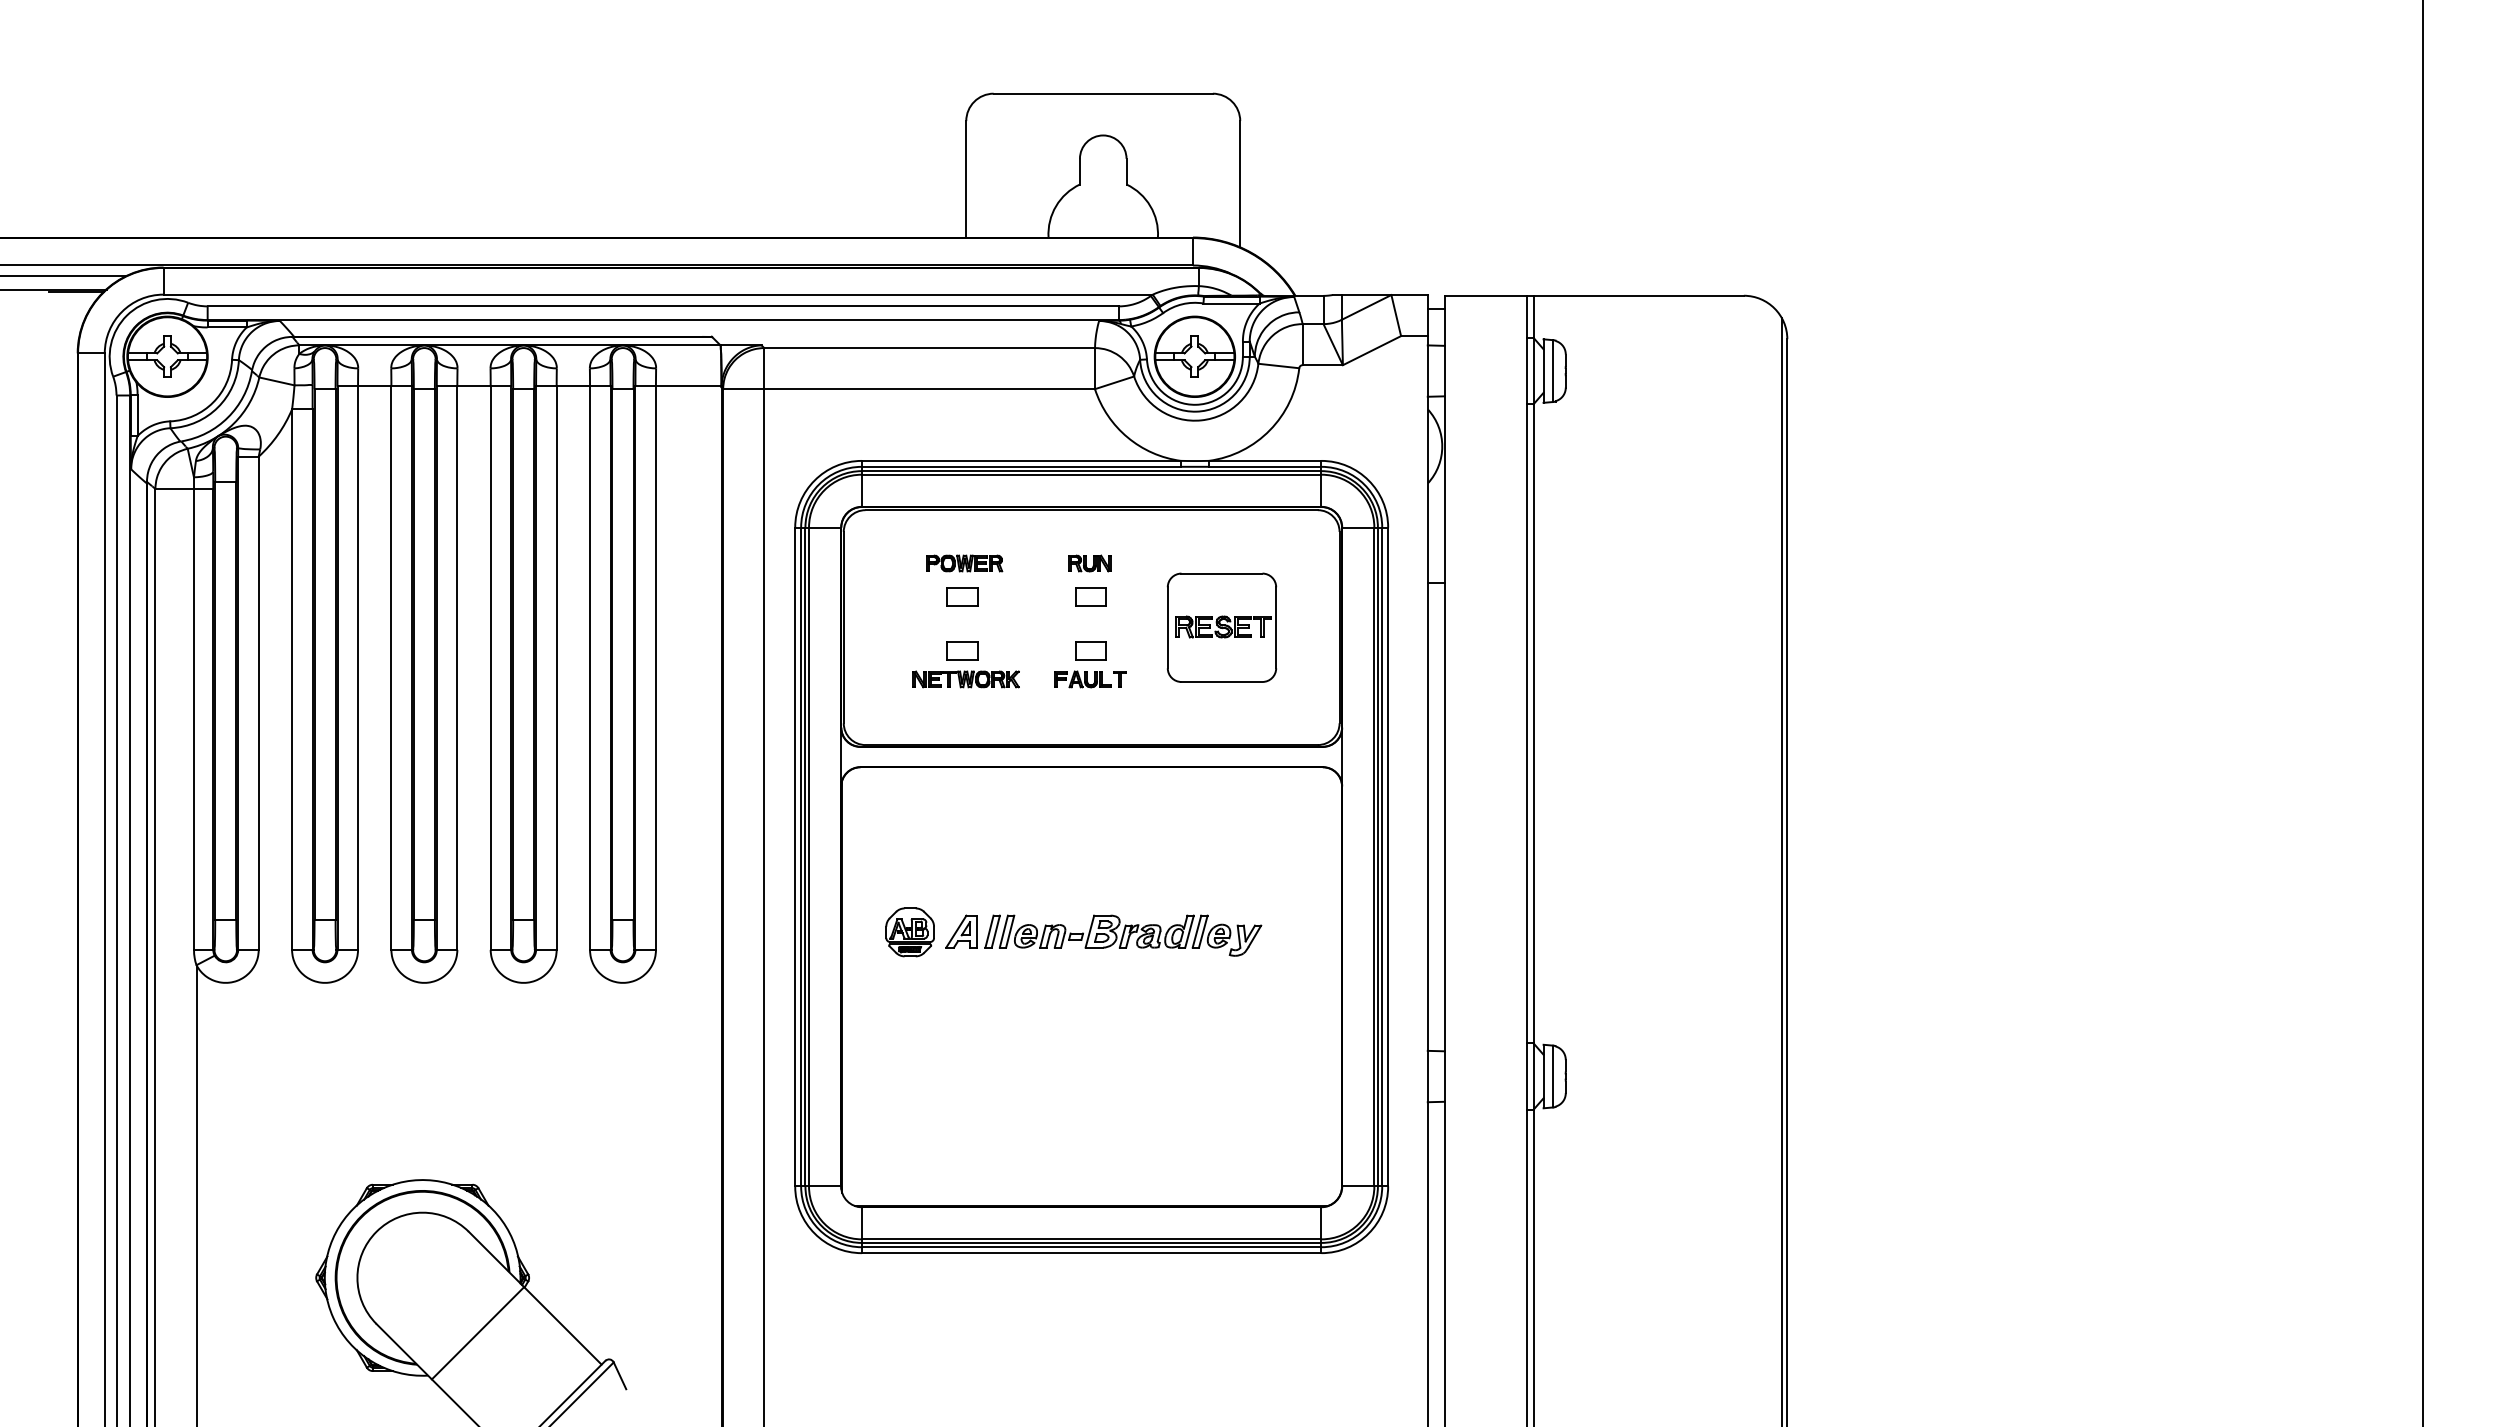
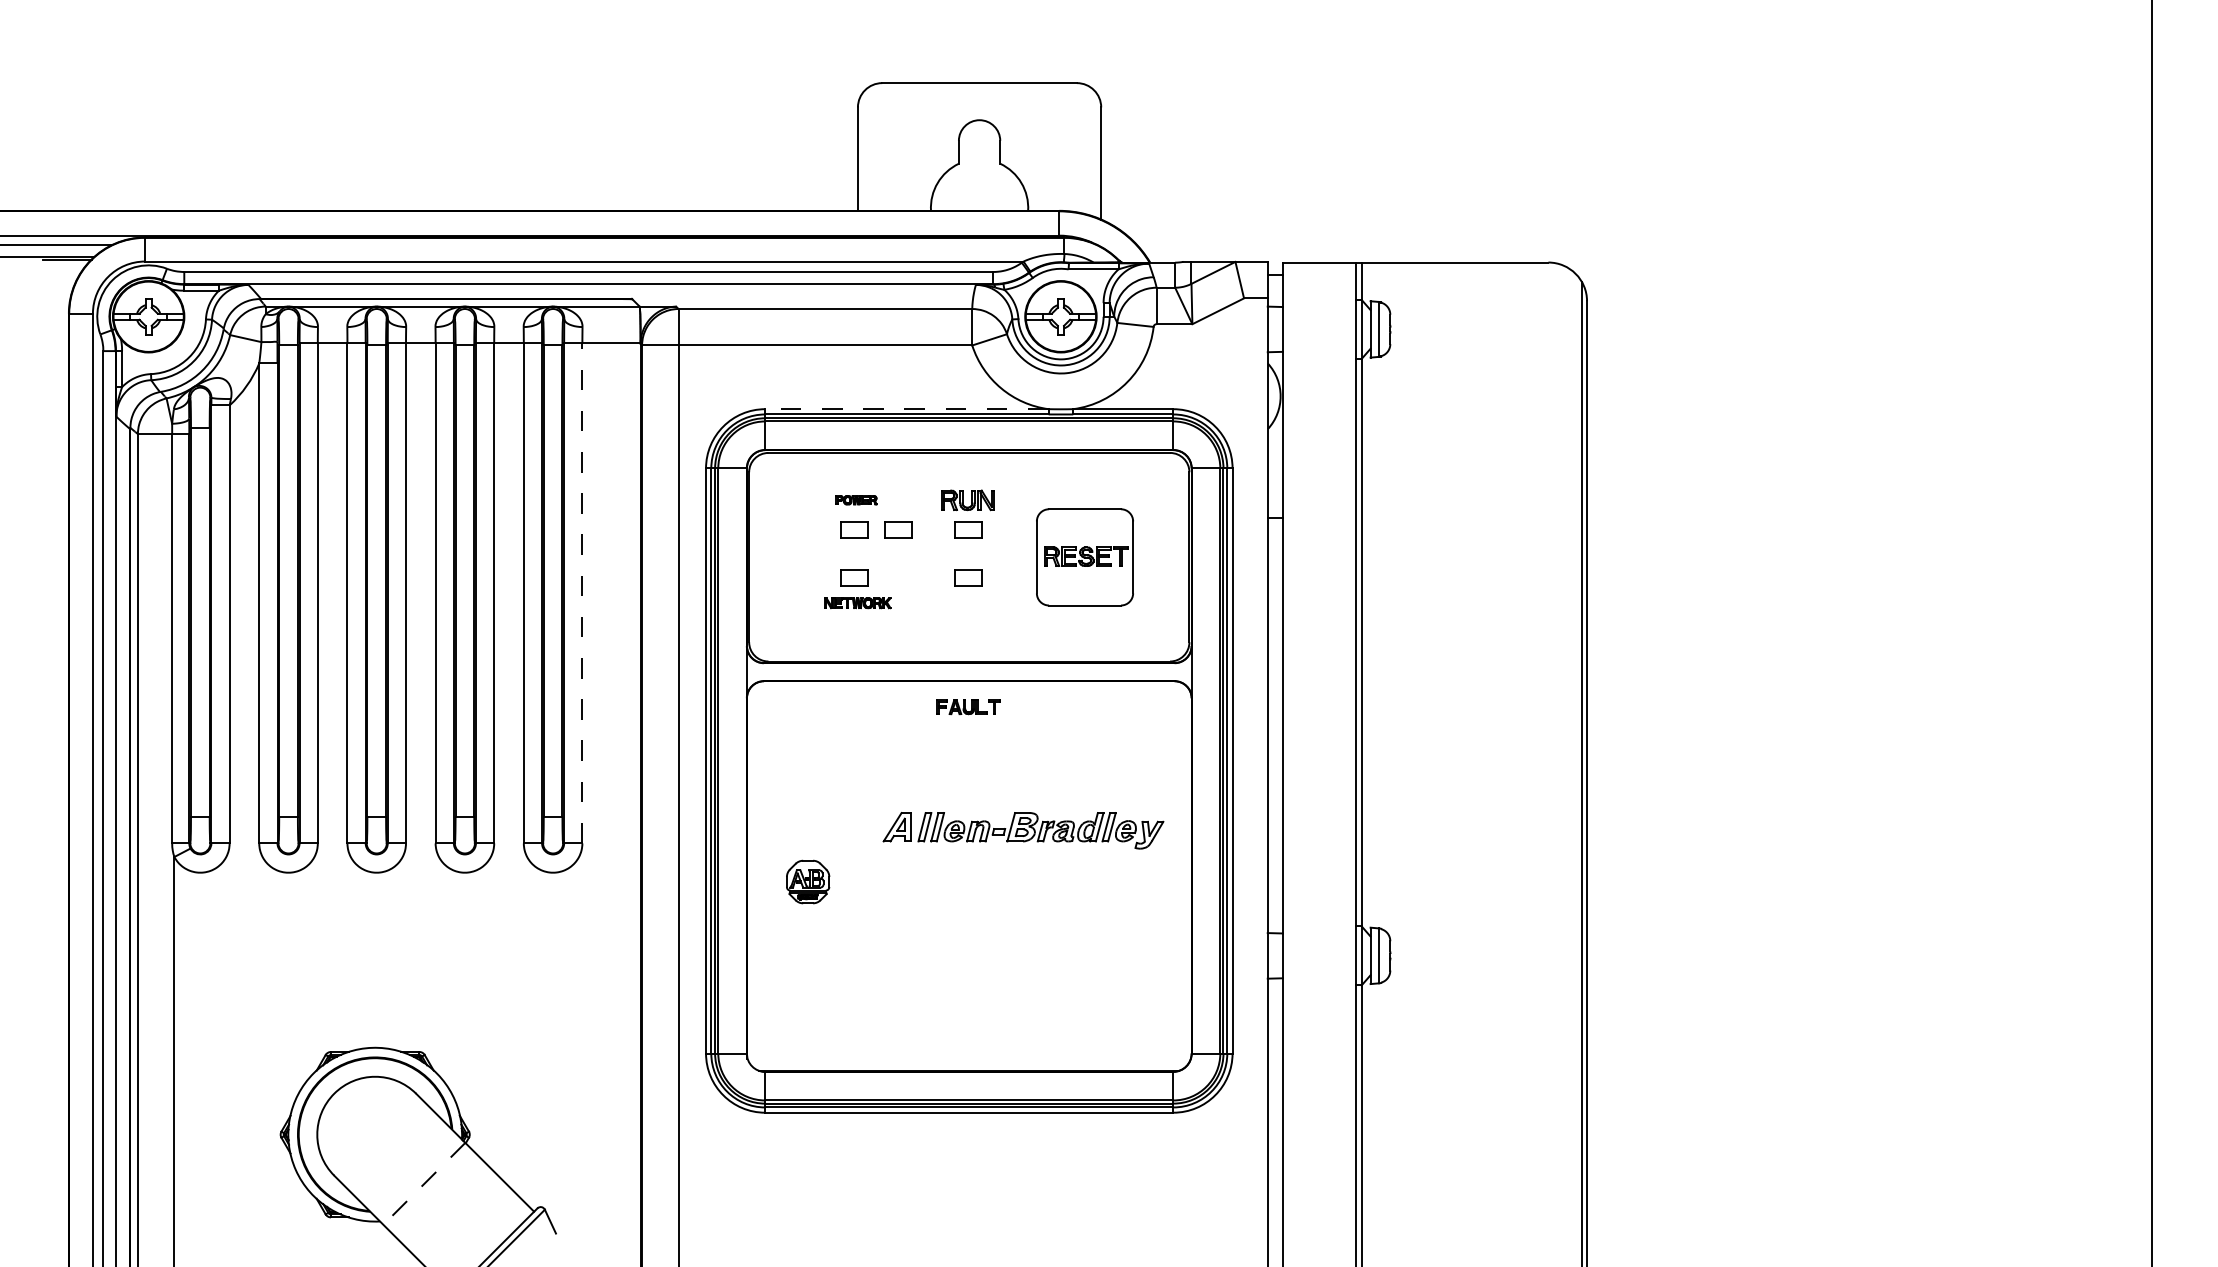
line: (1021, 460) -> (906, 408), solid -> dashed
part: (964, 563) -> (856, 500), size x0.6
part: (1089, 563) -> (967, 500), size x1.4
part: (1011, 596) -> (898, 529), added
line: (655, 668) -> (581, 593), solid -> dashed
part: (965, 679) -> (857, 603), size x0.7
part: (1090, 679) -> (968, 707), moved
part: (909, 932) -> (807, 882), moved
part: (1103, 935) -> (1023, 830), moved
line: (477, 1333) -> (423, 1184), solid -> dashed

